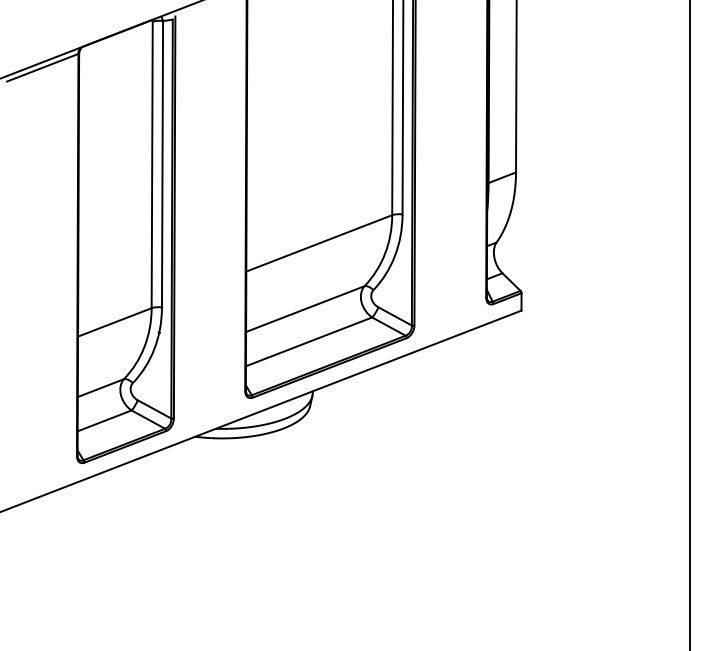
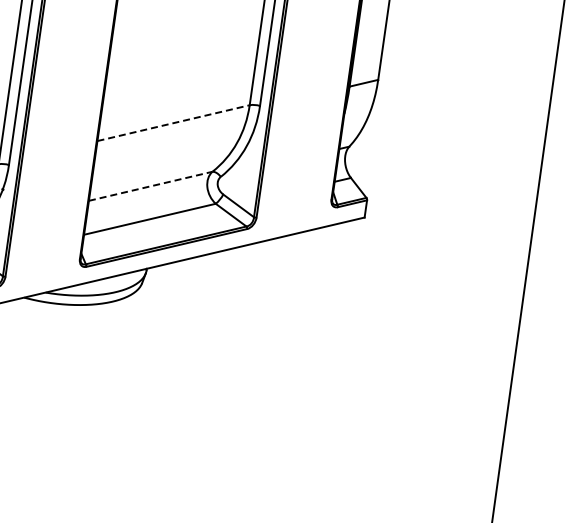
line: (319, 243) -> (173, 123), solid -> dashed
line: (305, 308) -> (150, 185), solid -> dashed

